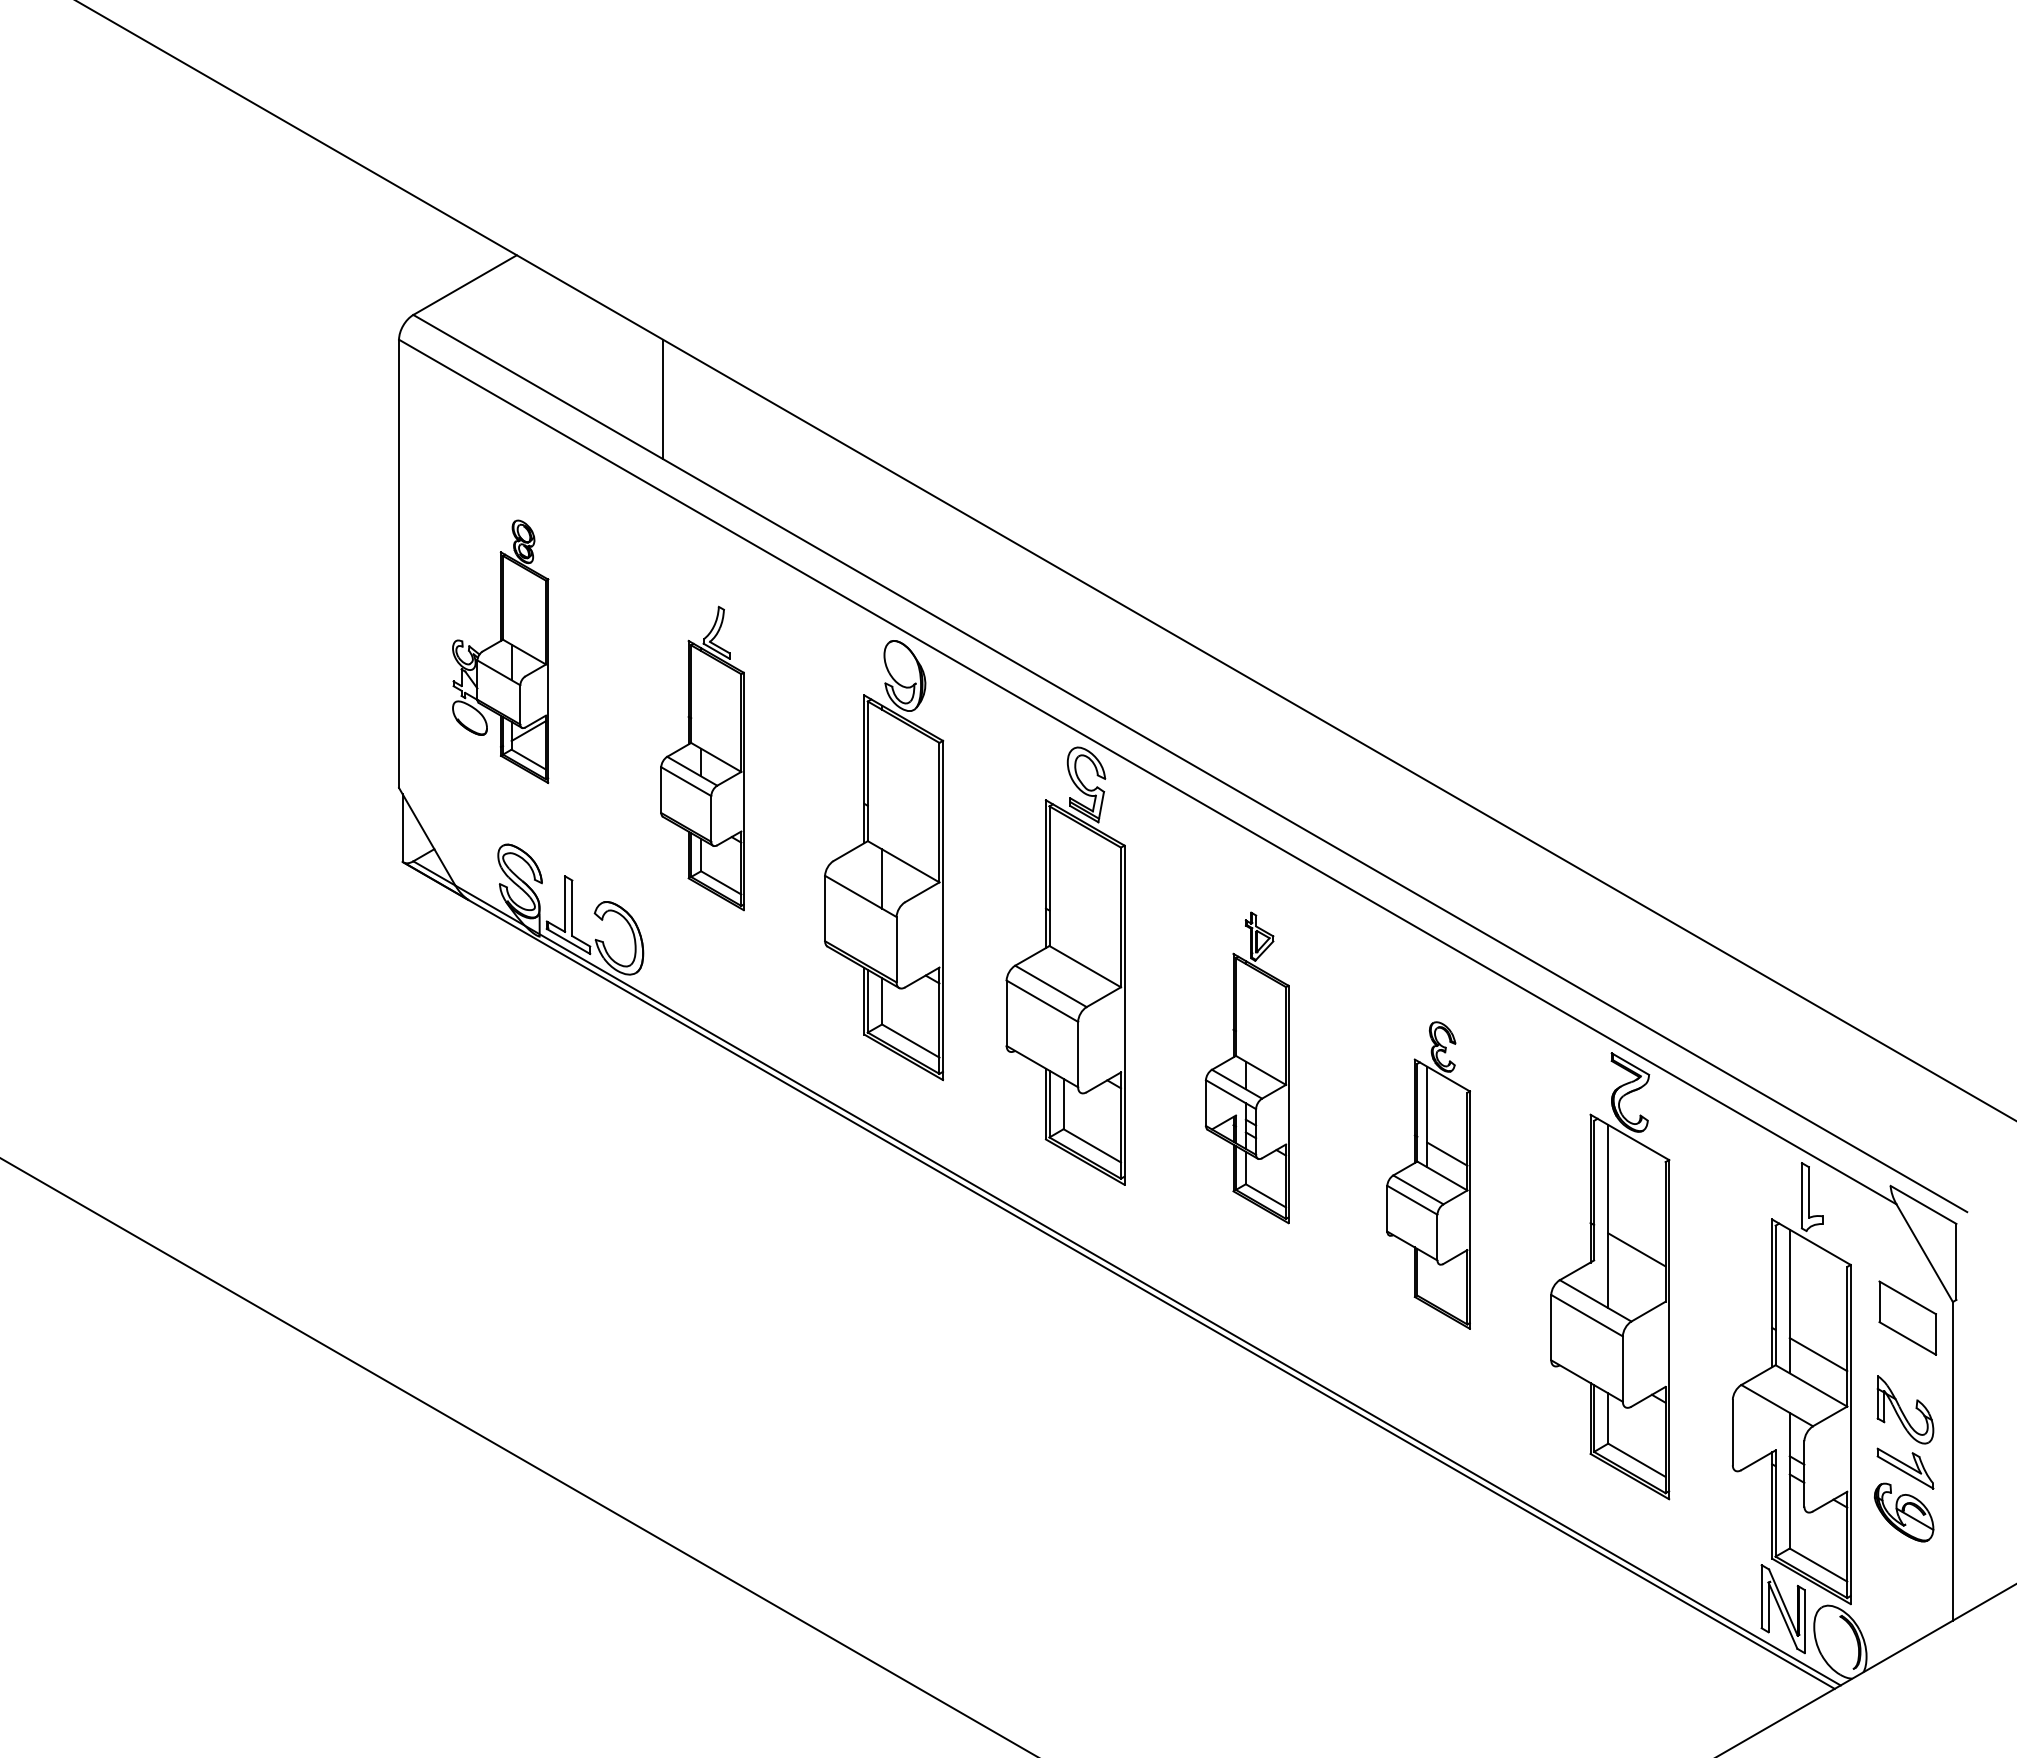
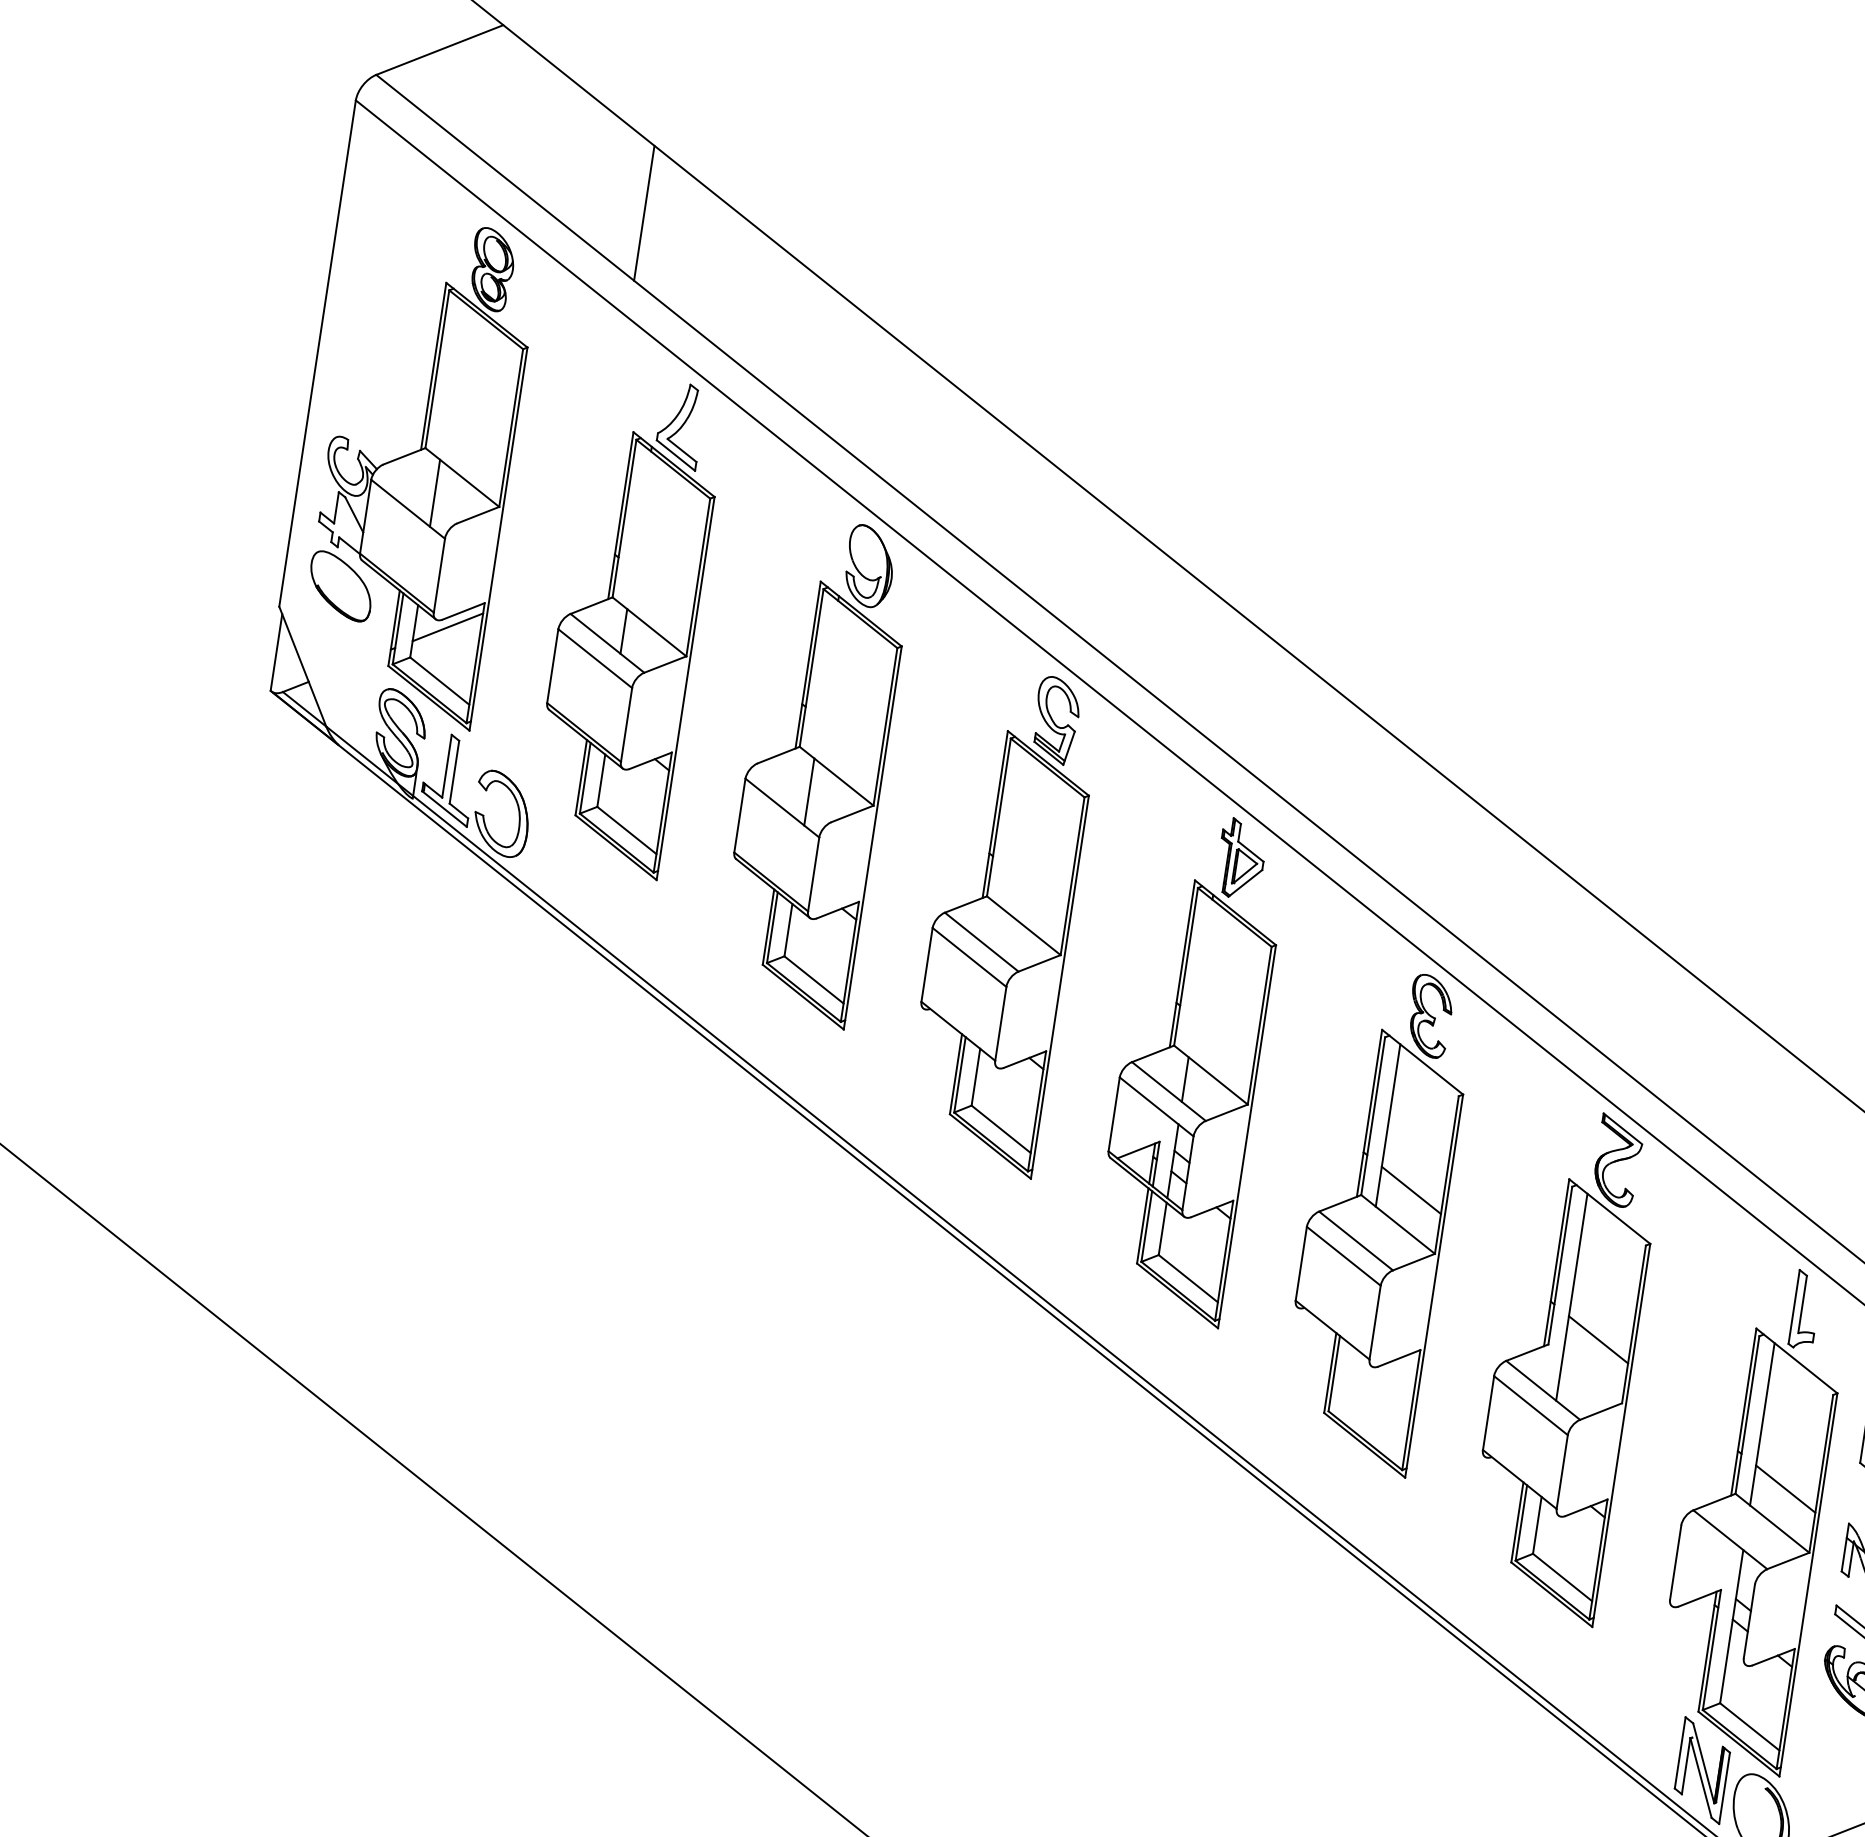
part: (500, 651) -> (417, 469), size x1.67
part: (702, 758) -> (627, 625), size x1.43
part: (1247, 1067) -> (1189, 1067), size x1.43
part: (1428, 1175) -> (1375, 1220), size x1.43

